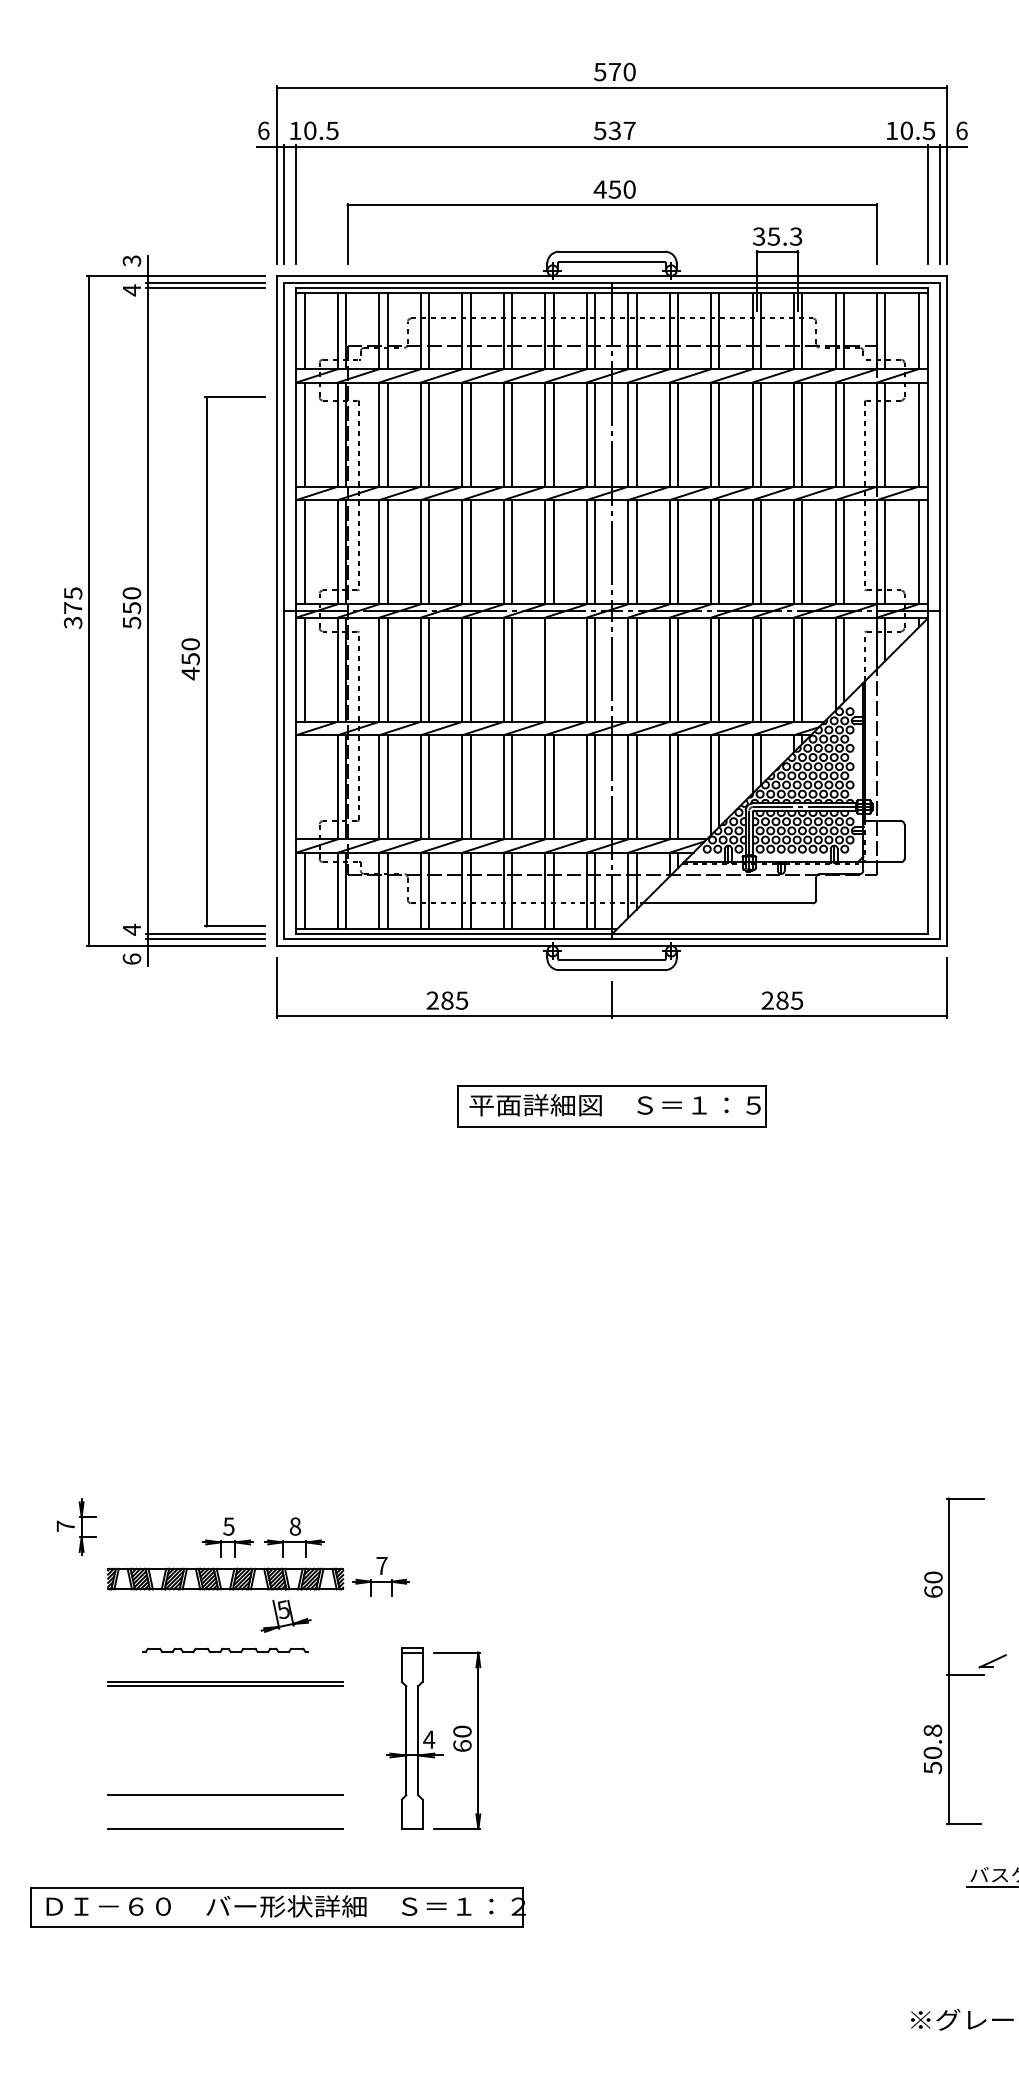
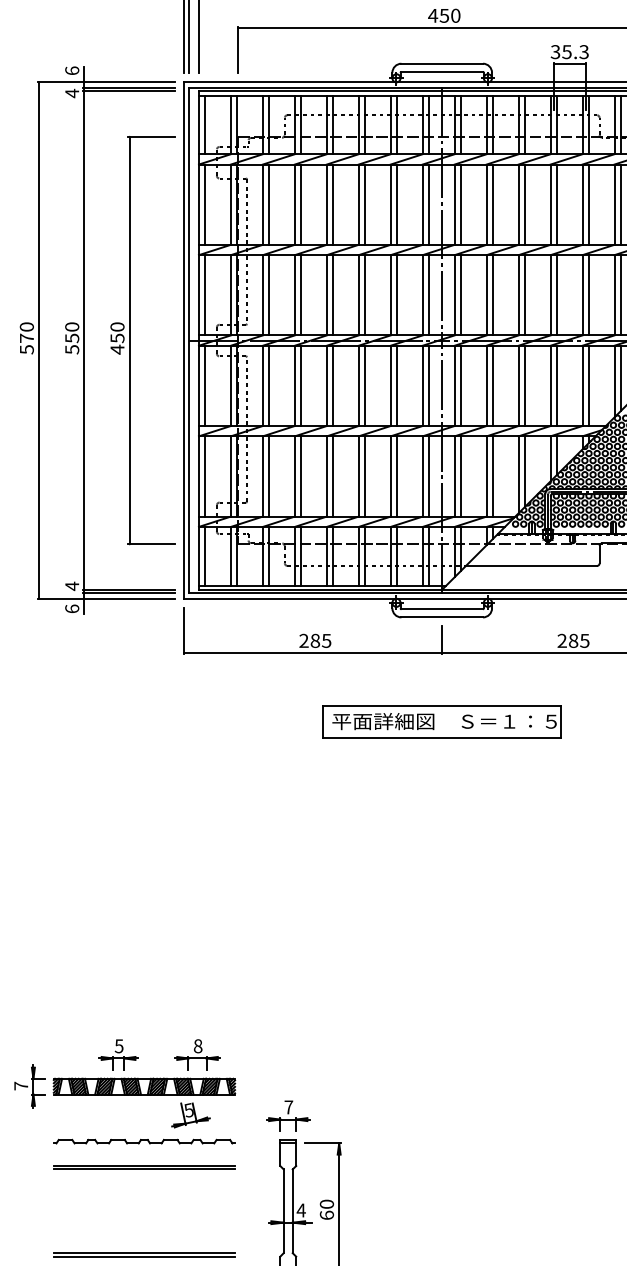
text: (131, 260) -> (71, 70), 3 -> 6
text: (73, 607) -> (27, 337), 375 -> 570
part: (207, 661) -> (130, 340), moved
line: (553, 669) -> (397, 385), added
line: (304, 787) -> (205, 476), added
part: (76, 1526) -> (29, 1086), moved
part: (227, 1537) -> (118, 1054), moved
part: (380, 1576) -> (287, 1115), moved
part: (225, 1650) -> (144, 1141), size x1.43
line: (225, 1799) -> (144, 1256), added

